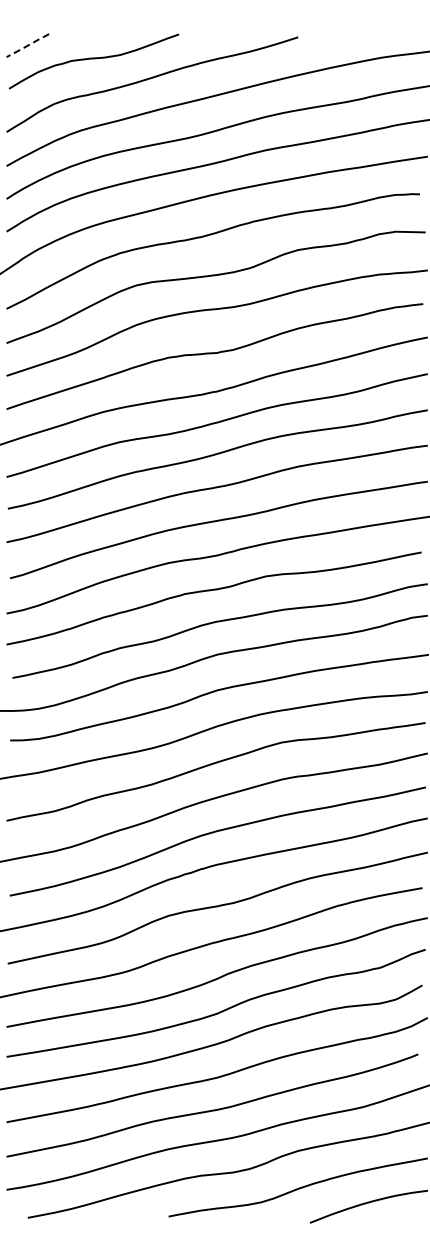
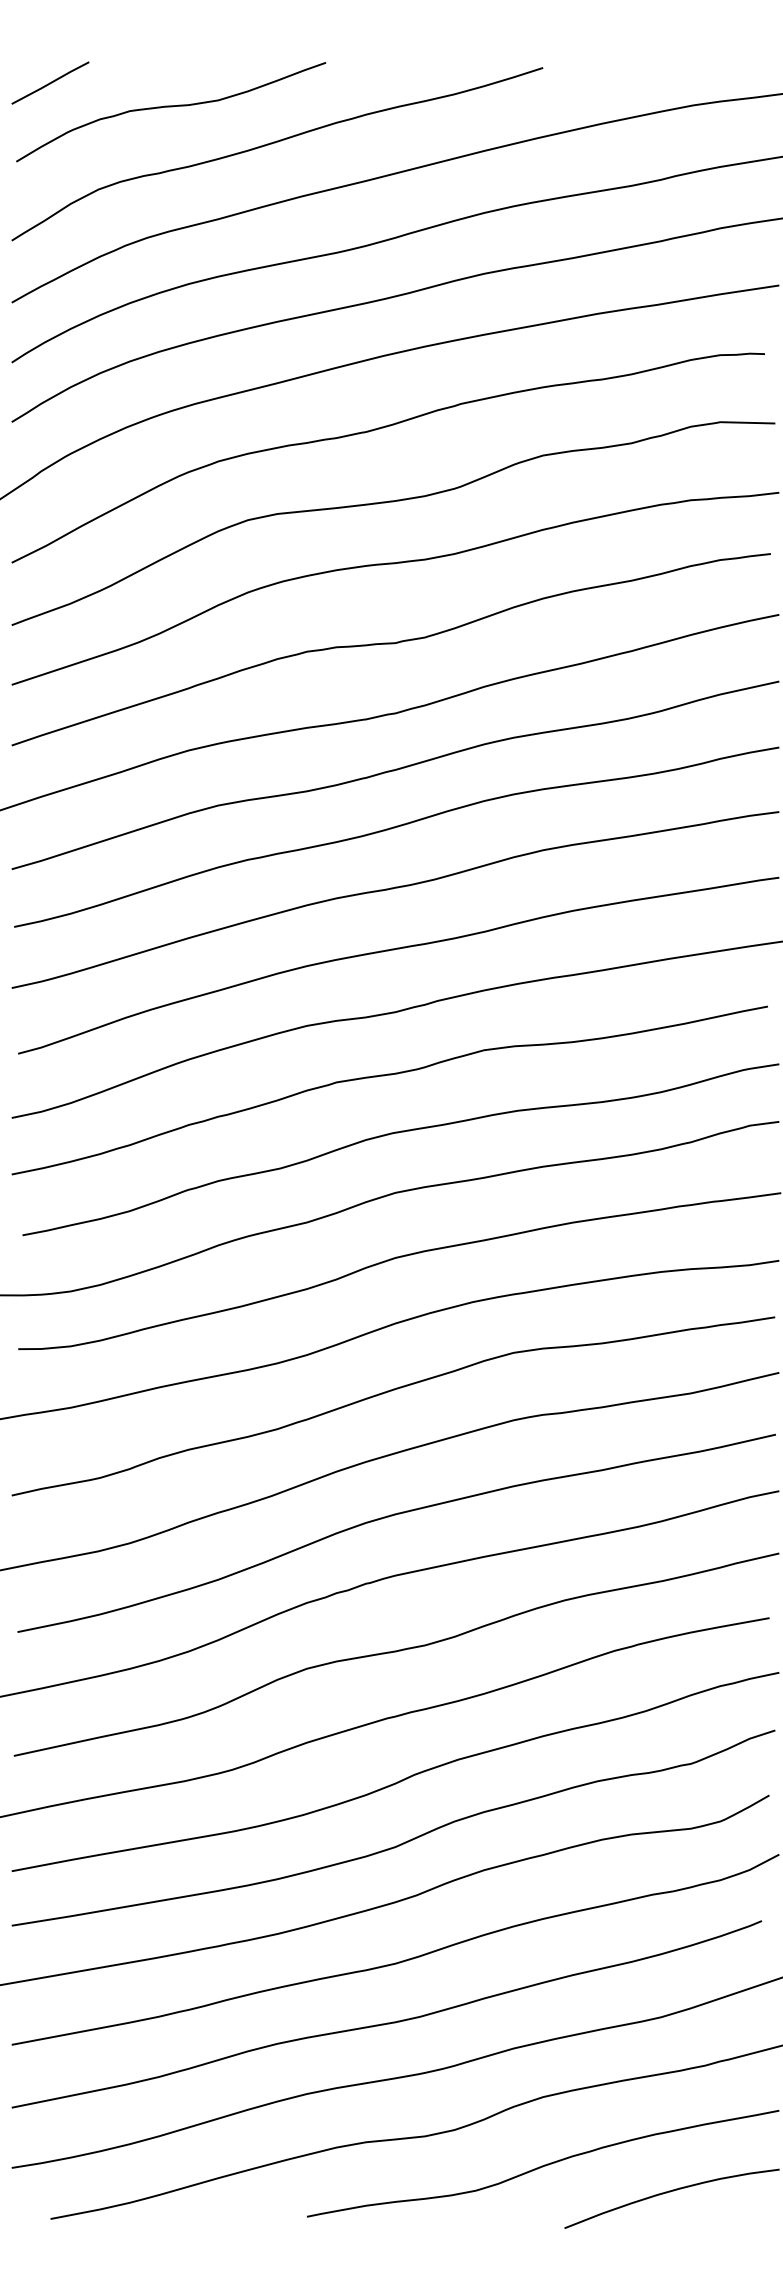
line: (27, 45) -> (49, 82), dashed -> solid

